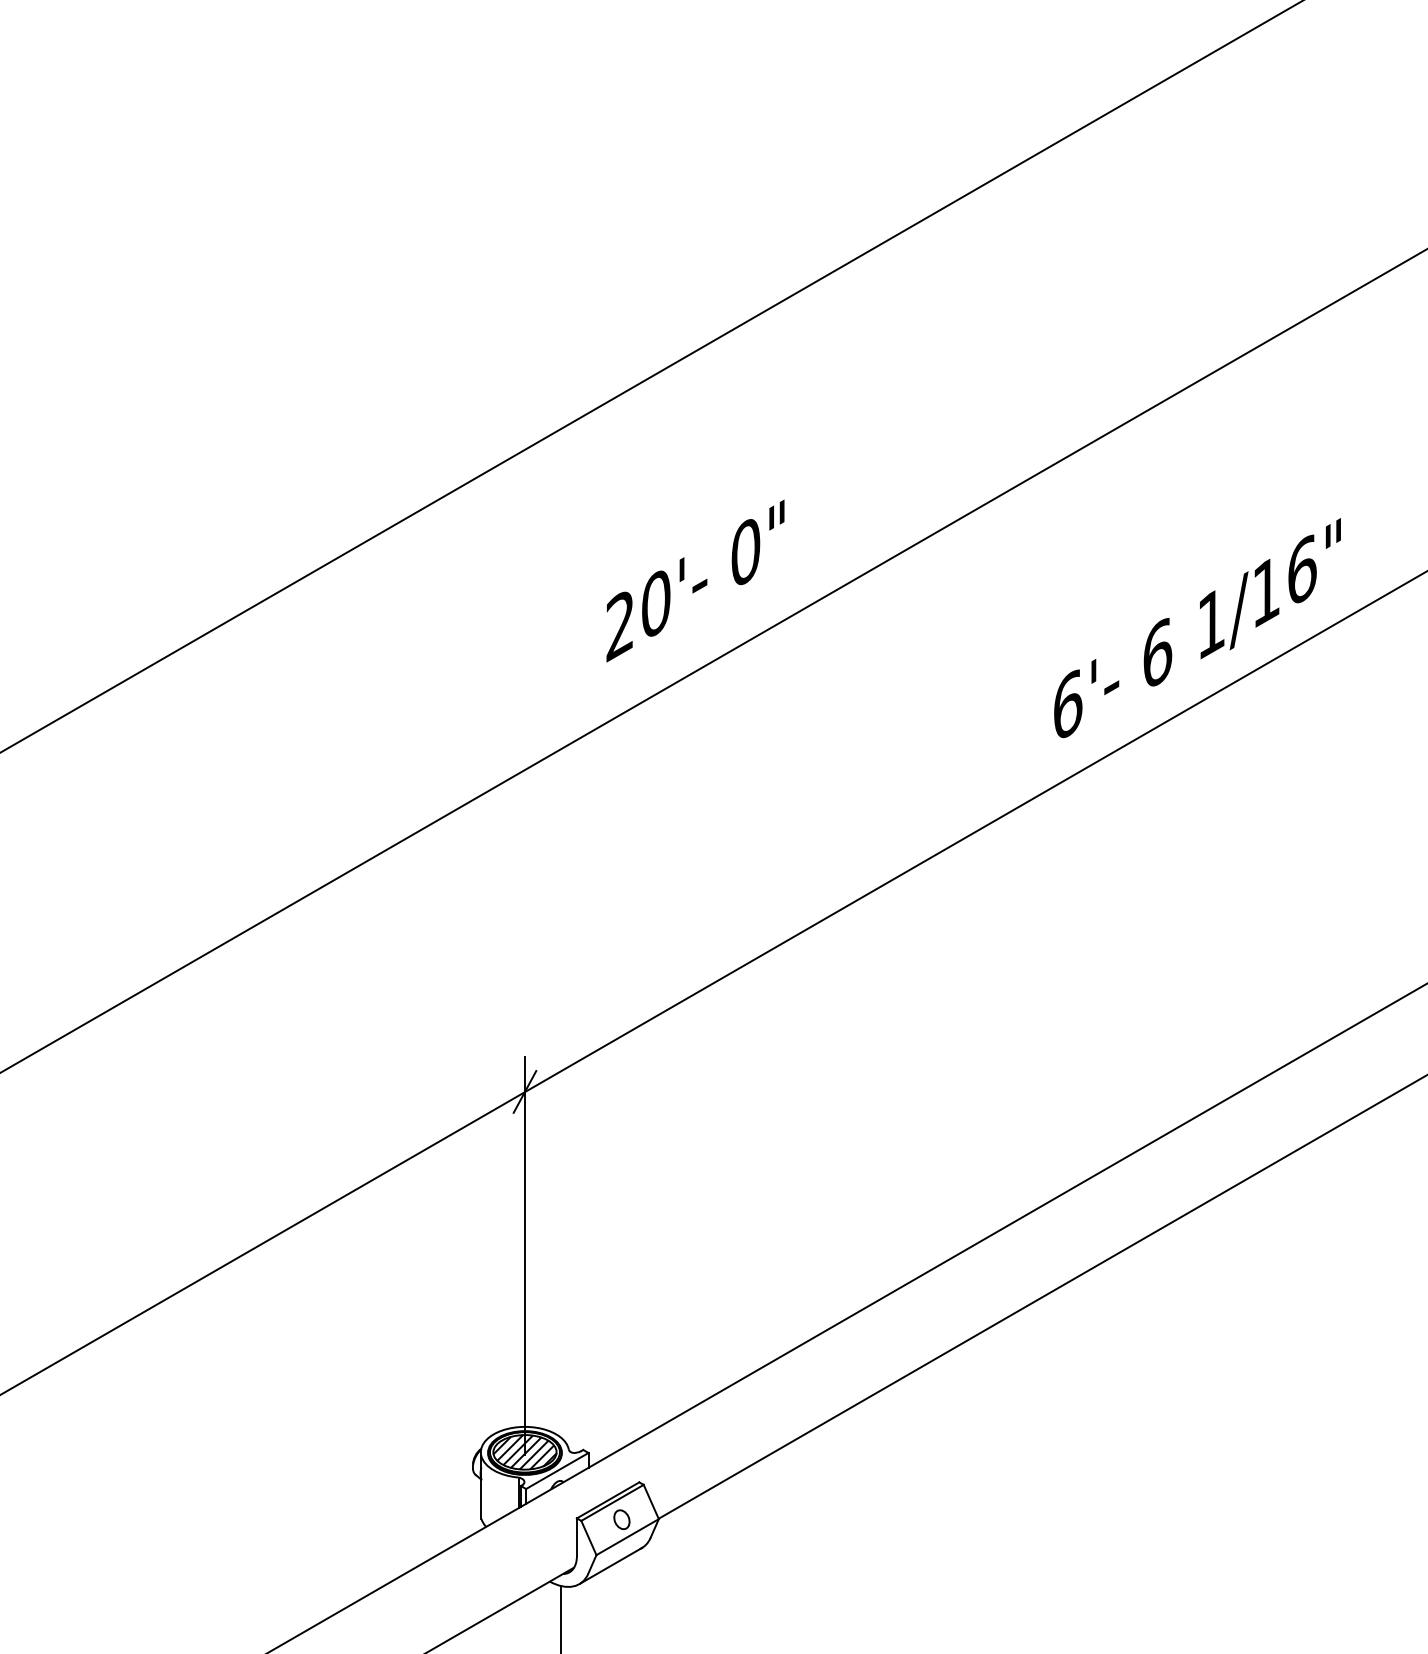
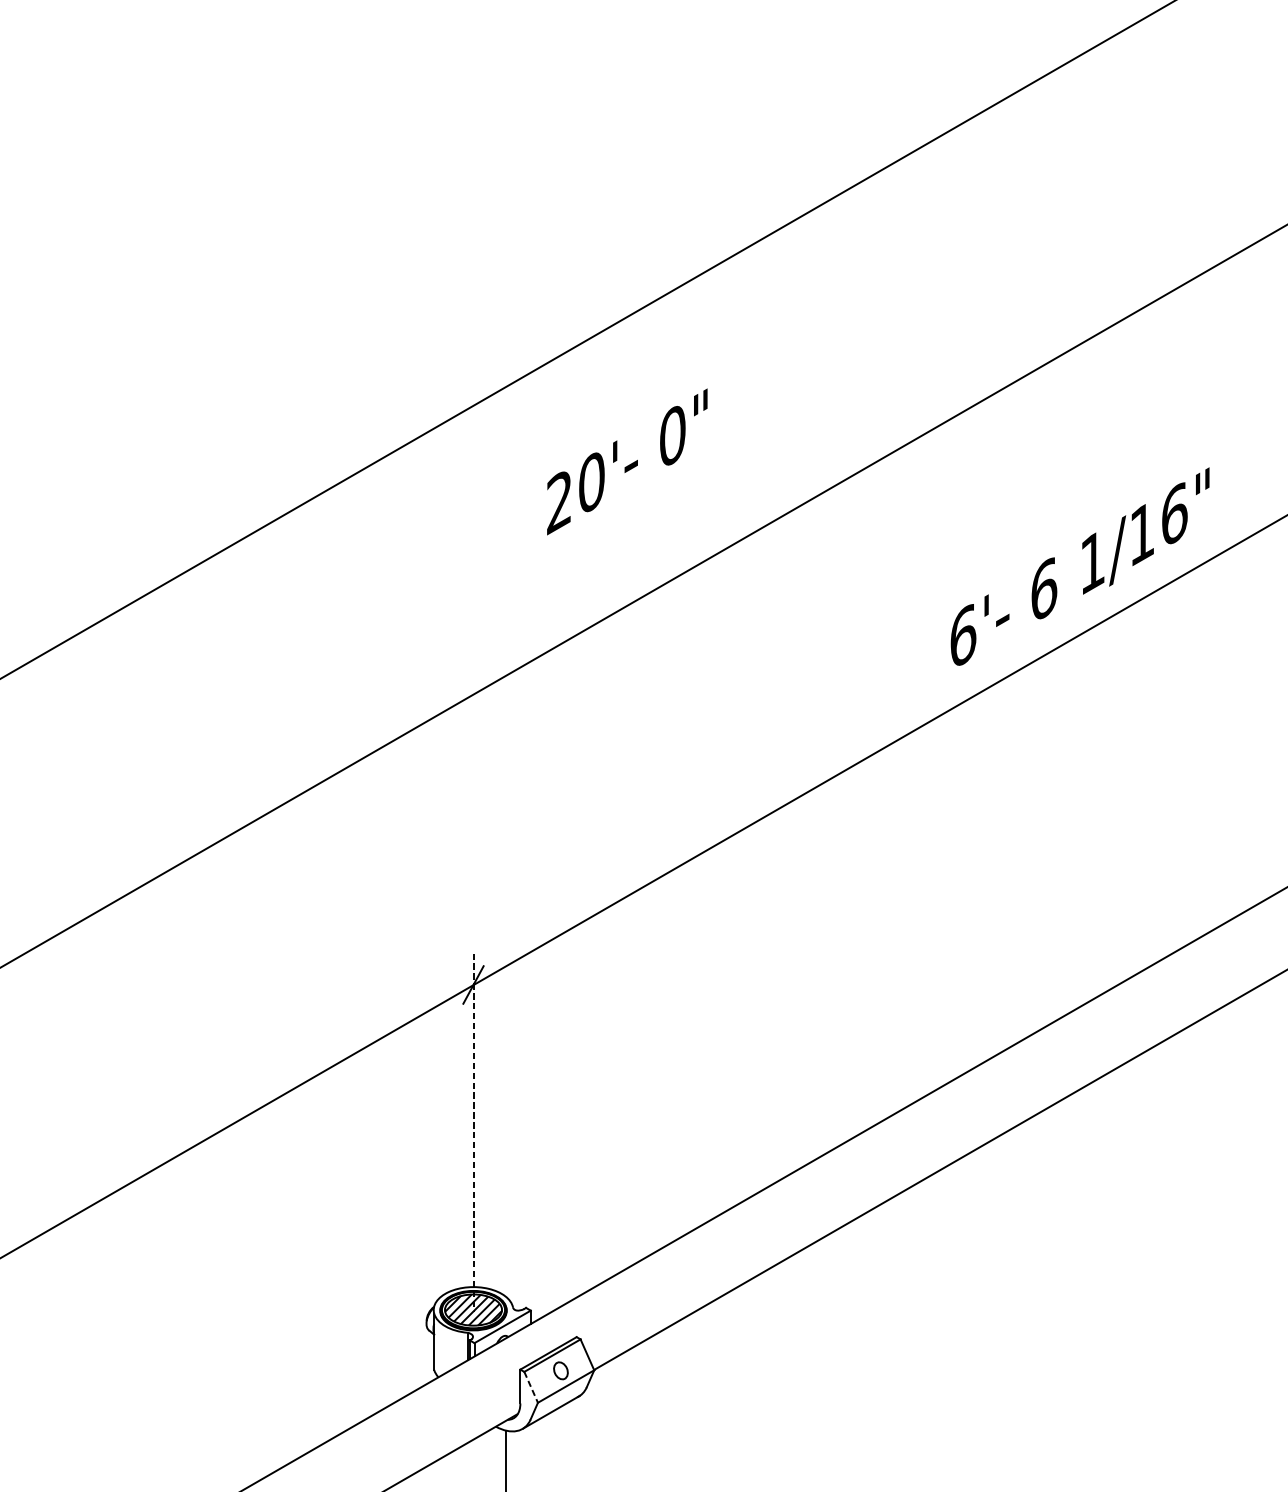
text: (695, 580) -> (627, 461), moved
line: (524, 1256) -> (473, 1133), solid -> dashed
line: (588, 1538) -> (530, 1387), solid -> dashed

